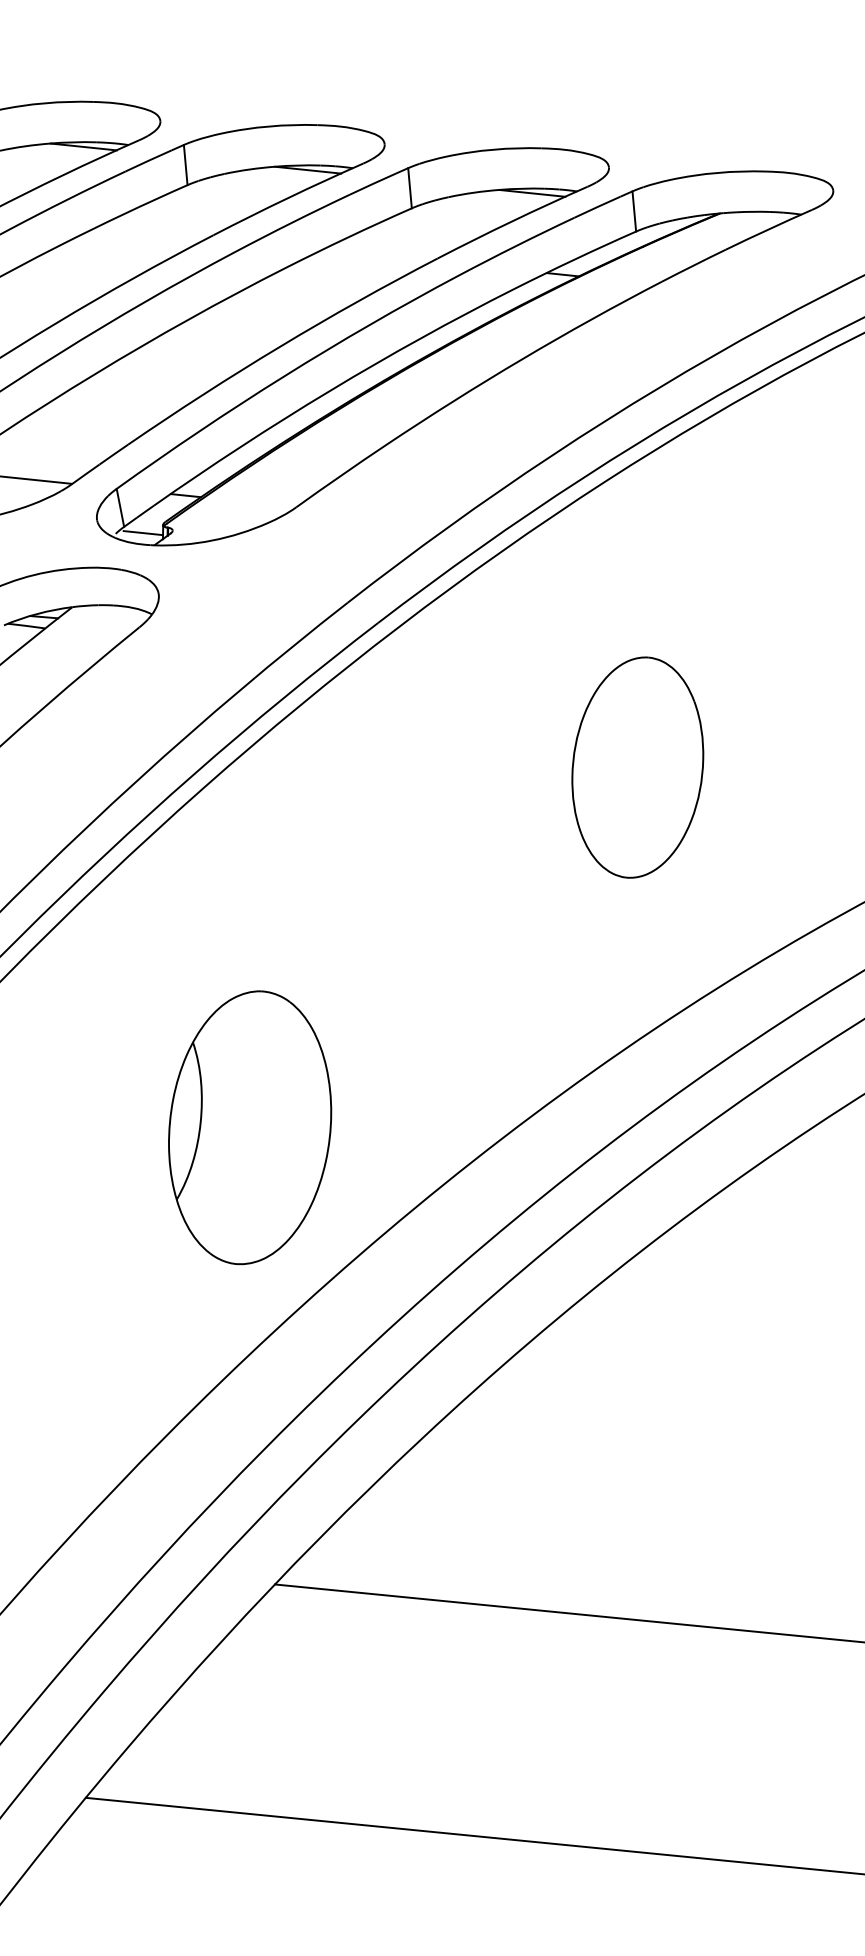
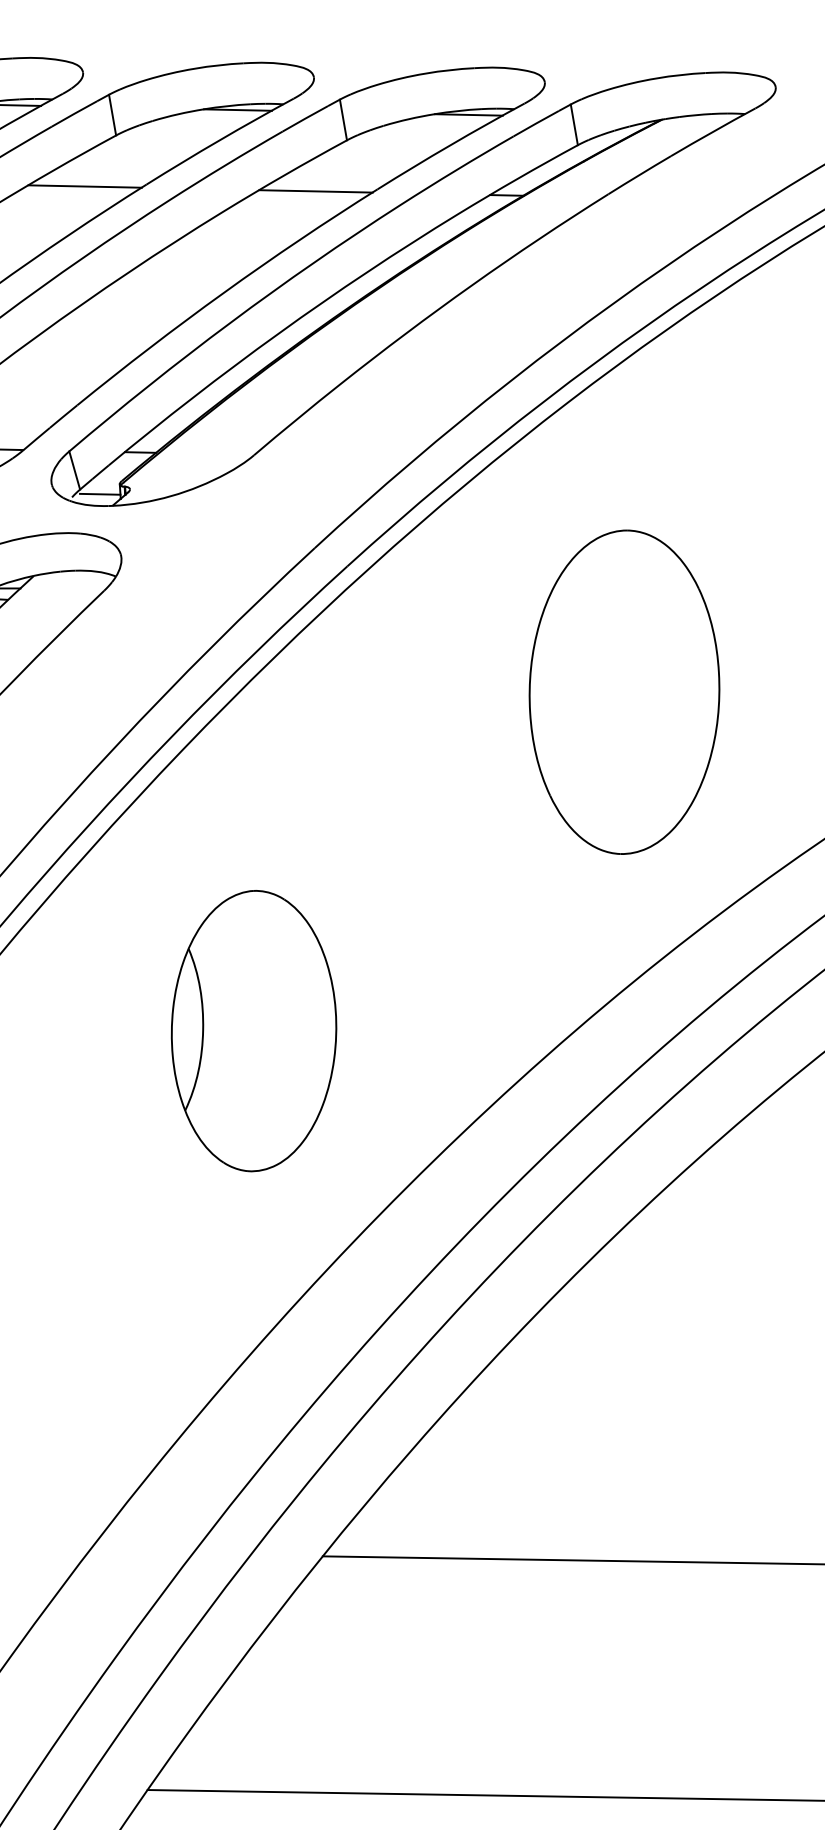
line: (153, 232) -> (85, 186), added
line: (377, 255) -> (315, 191), added
part: (637, 767) -> (624, 692), size x1.43
part: (250, 1127) -> (254, 1030), moved

